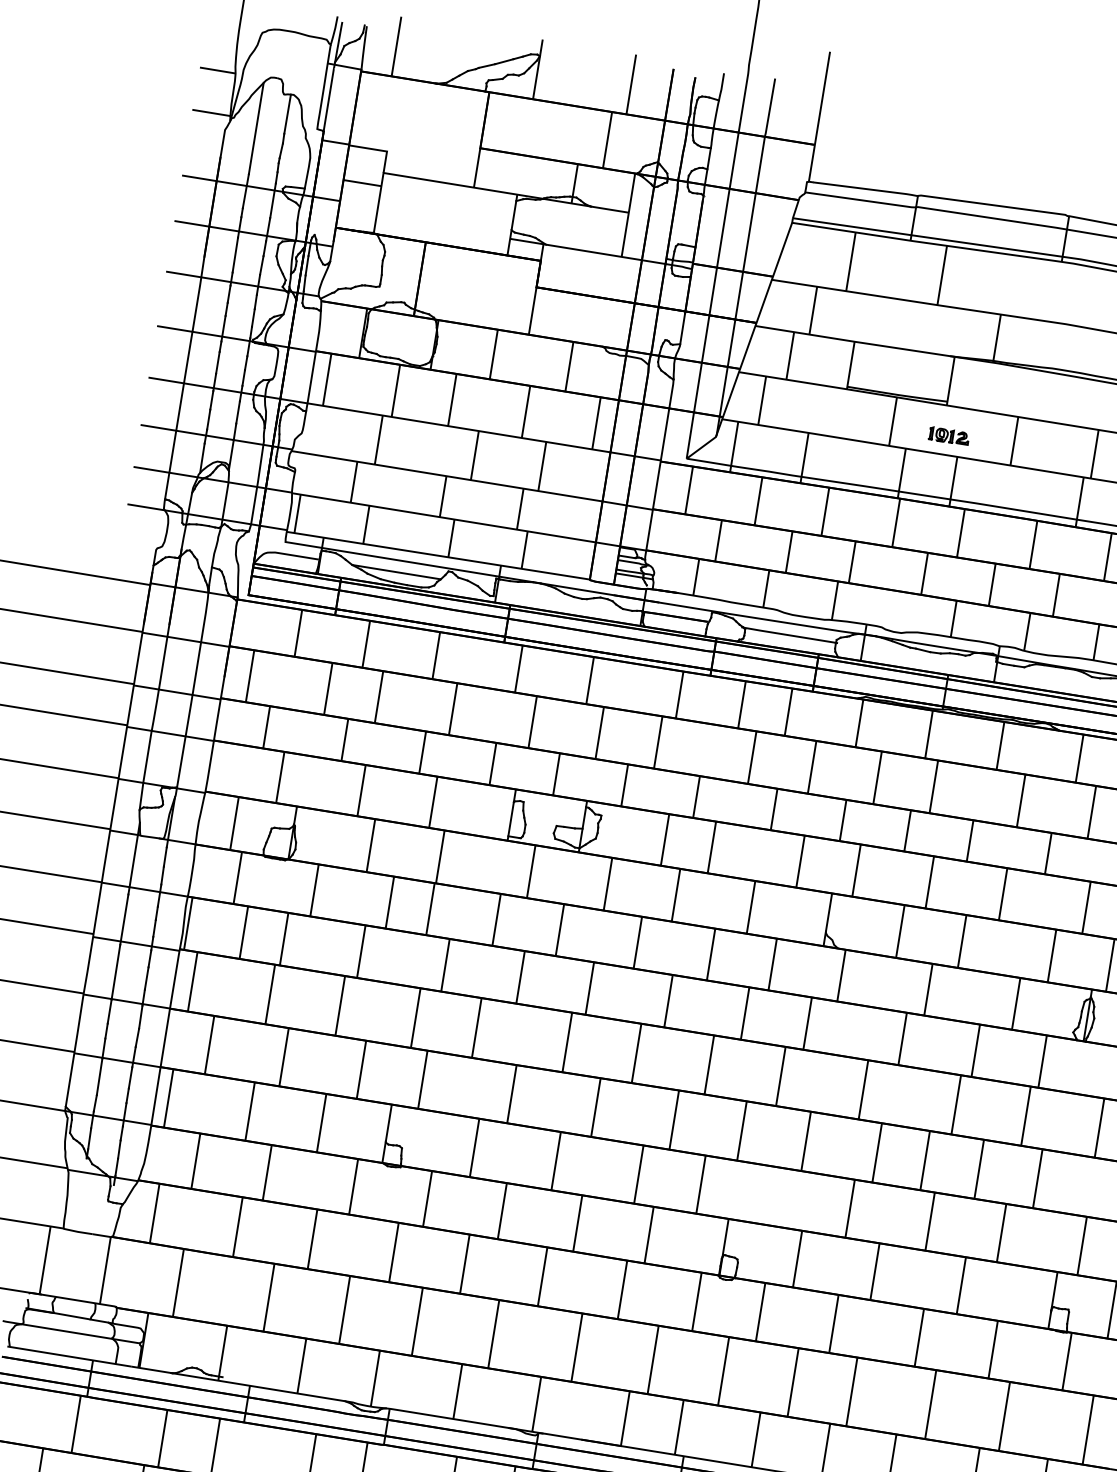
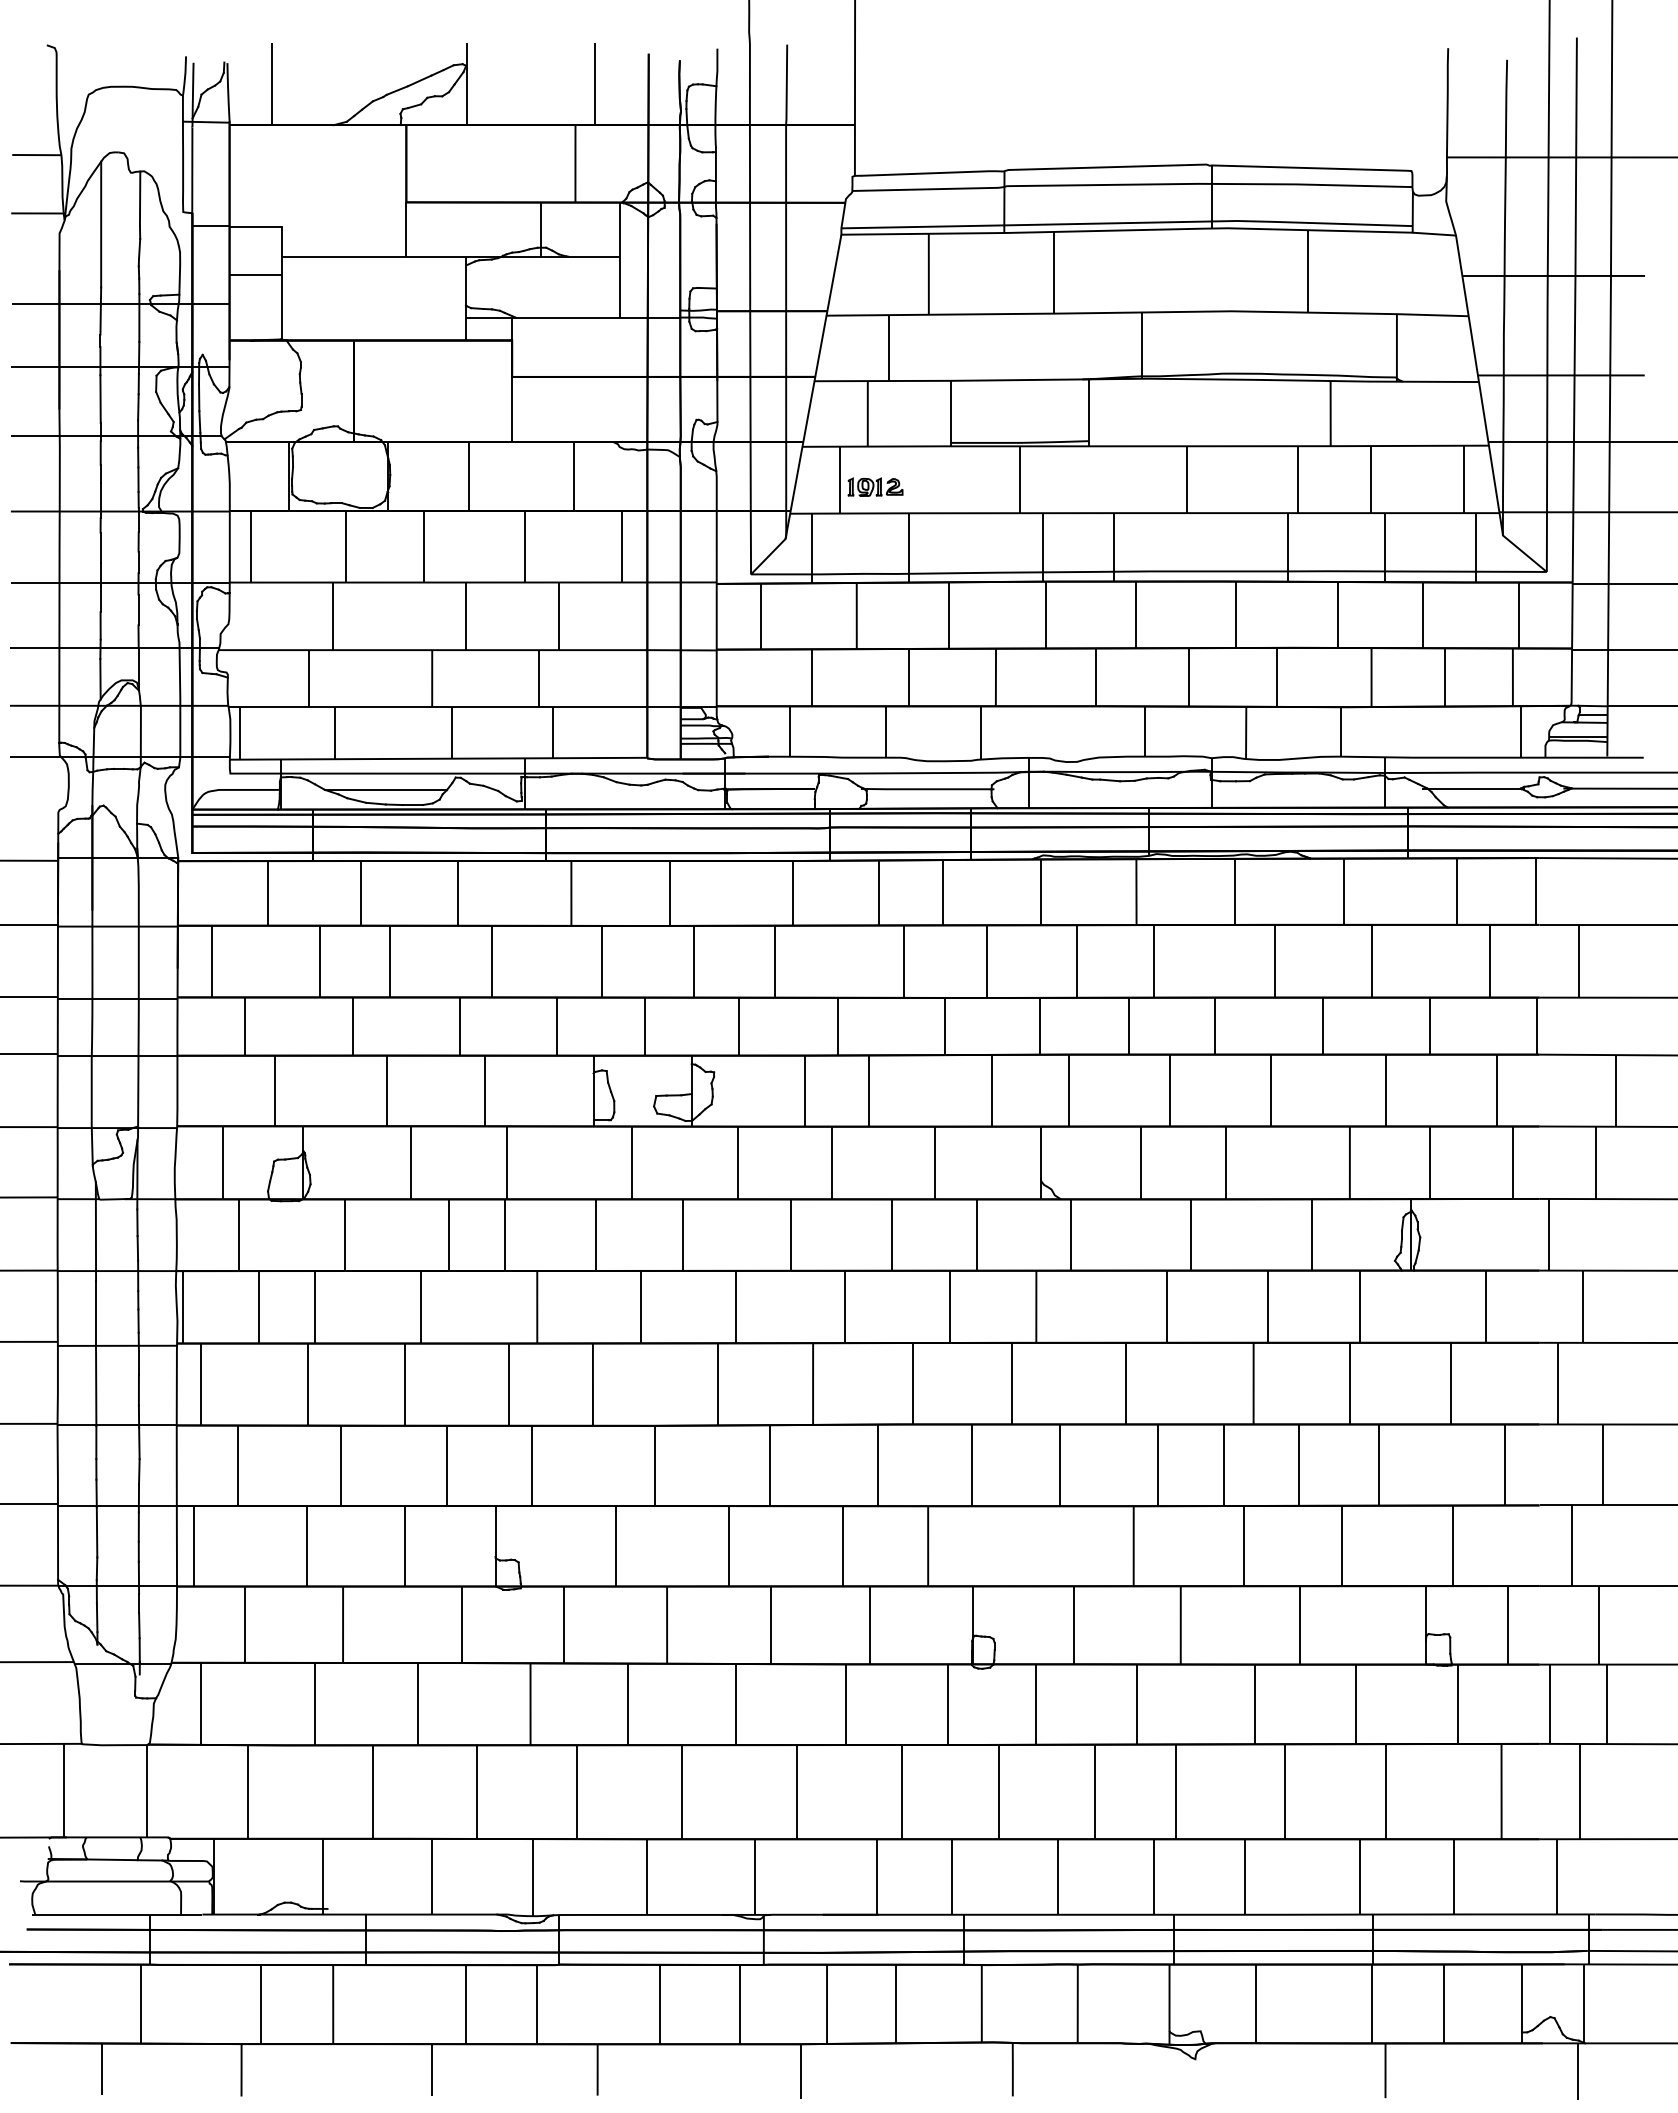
part: (949, 435) -> (875, 486), moved

